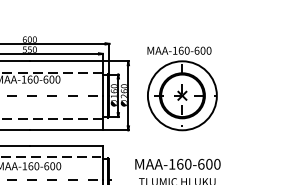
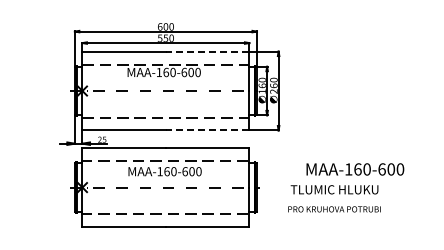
line: (66, 61) -> (207, 51), solid -> dashed
part: (182, 88) -> (340, 82), removed
line: (66, 130) -> (207, 130), solid -> dashed
text: (178, 164) -> (355, 169), moved

